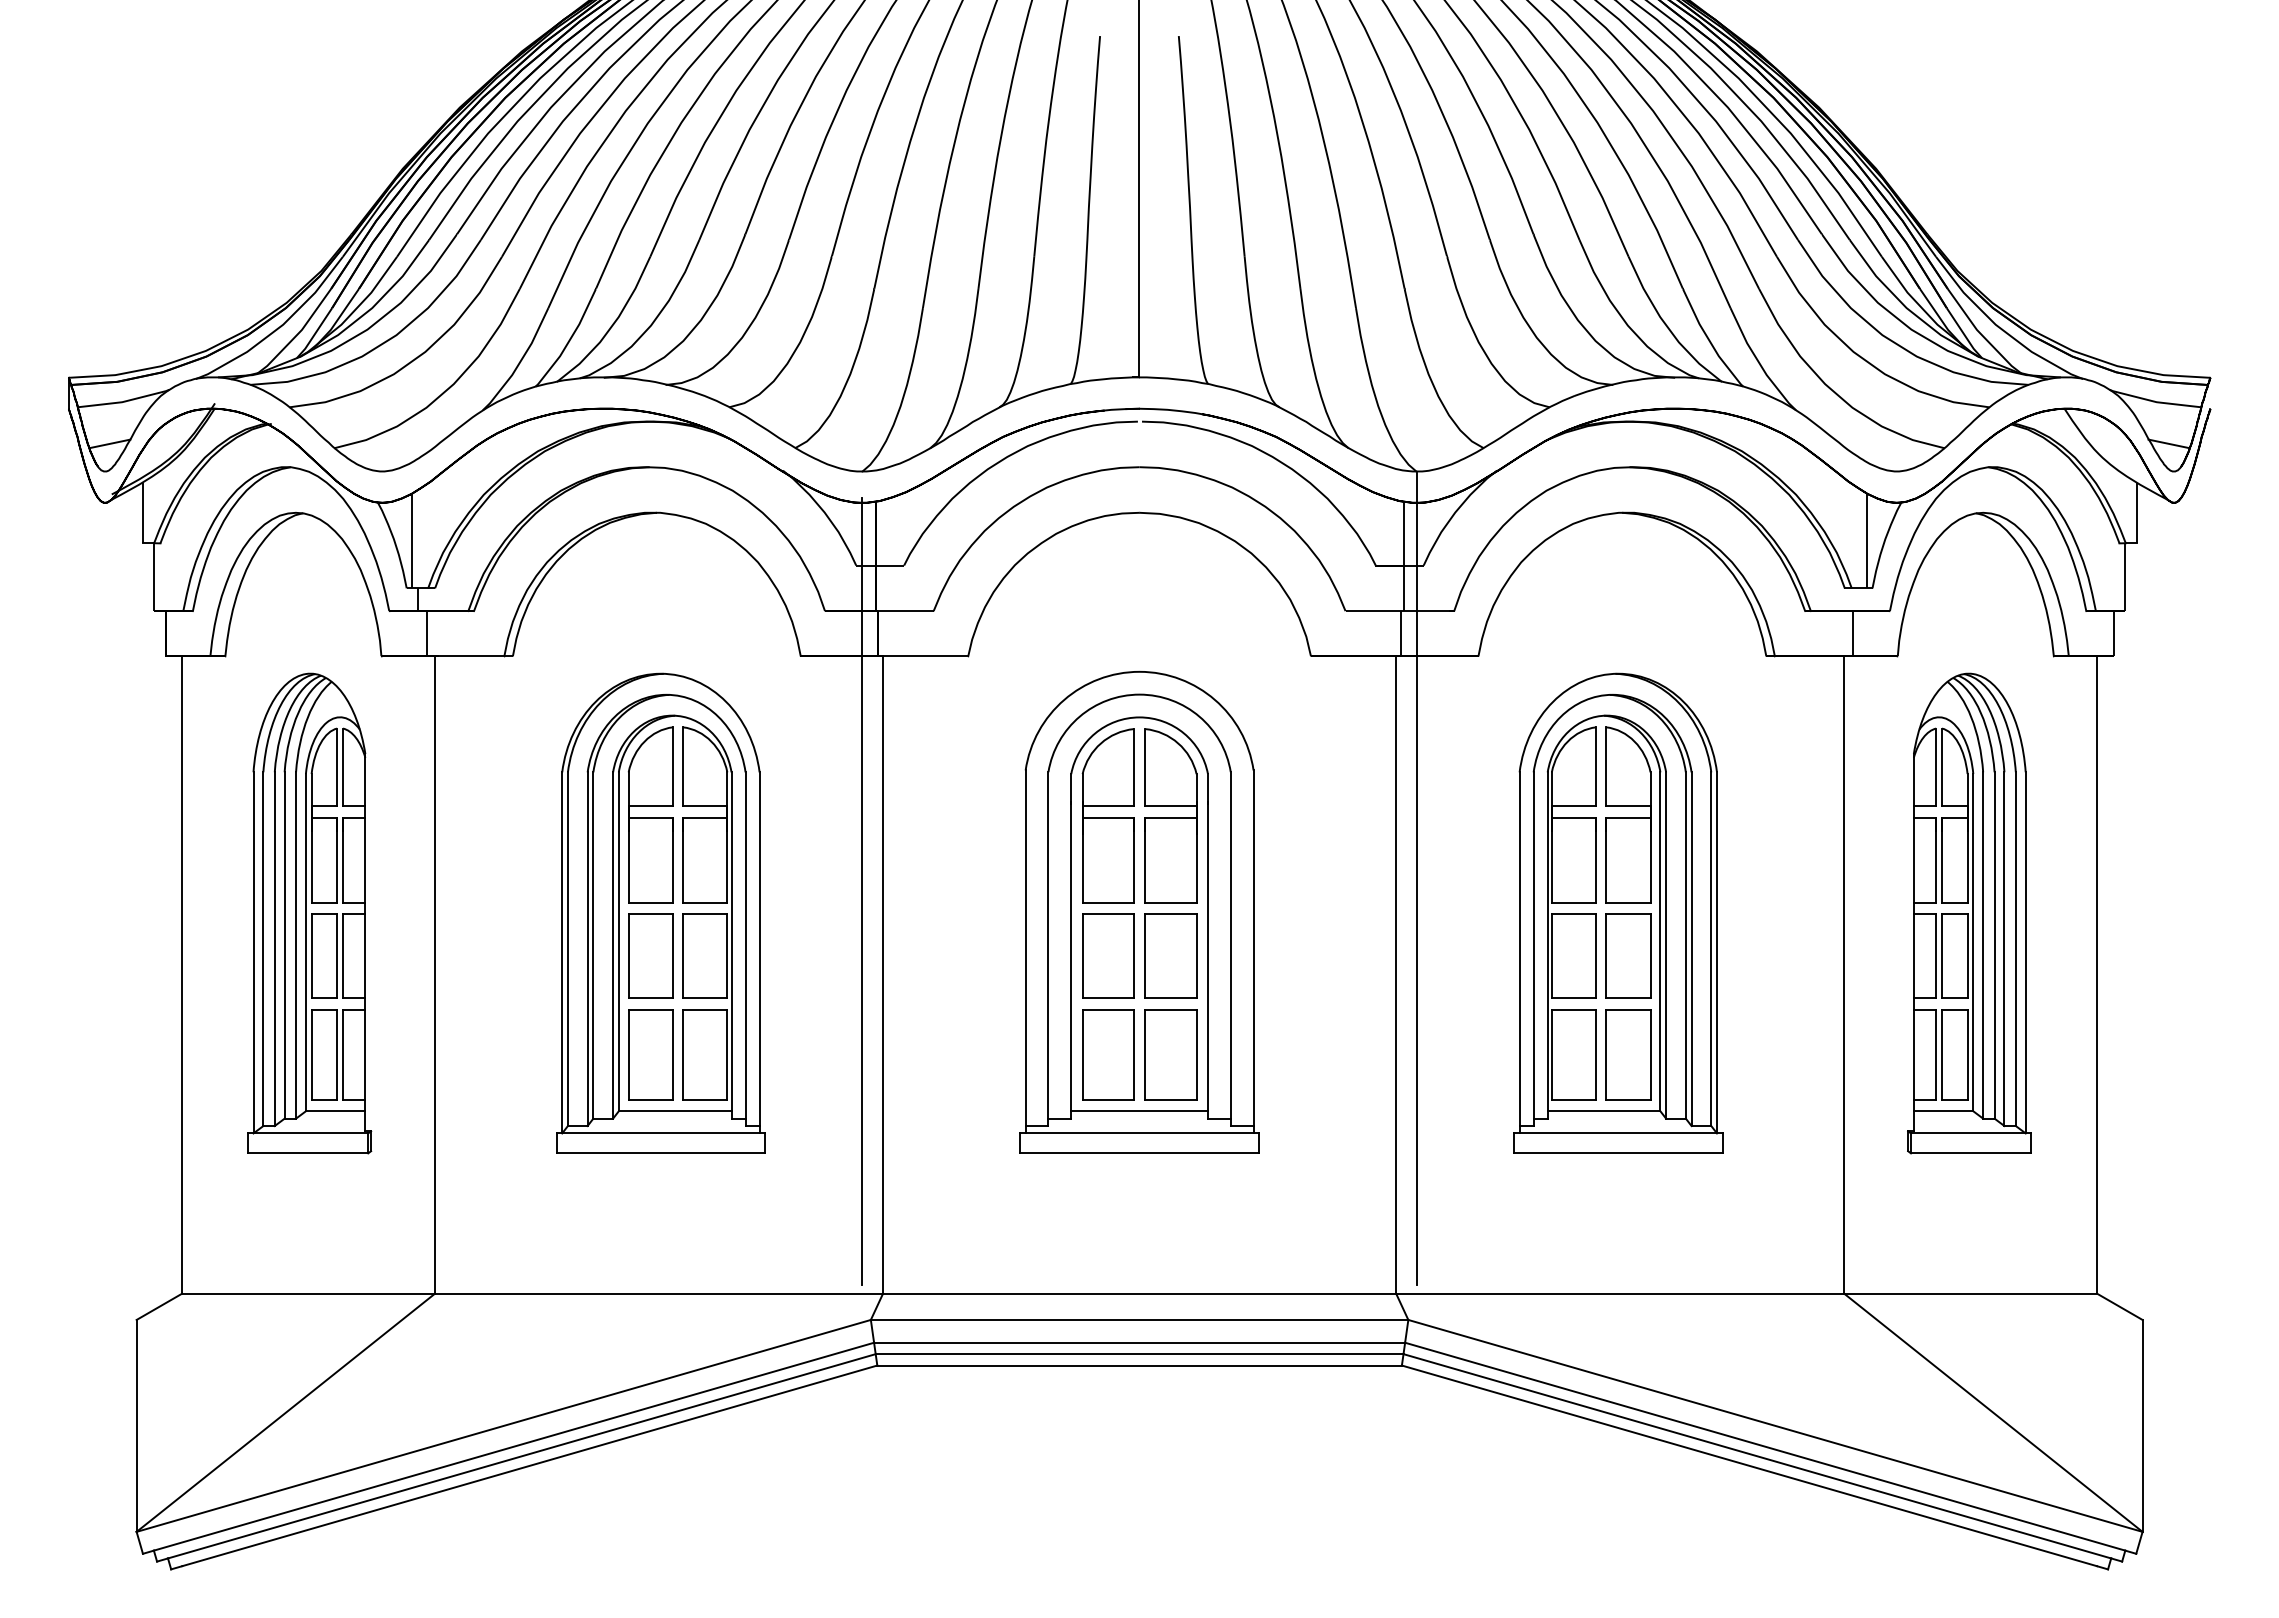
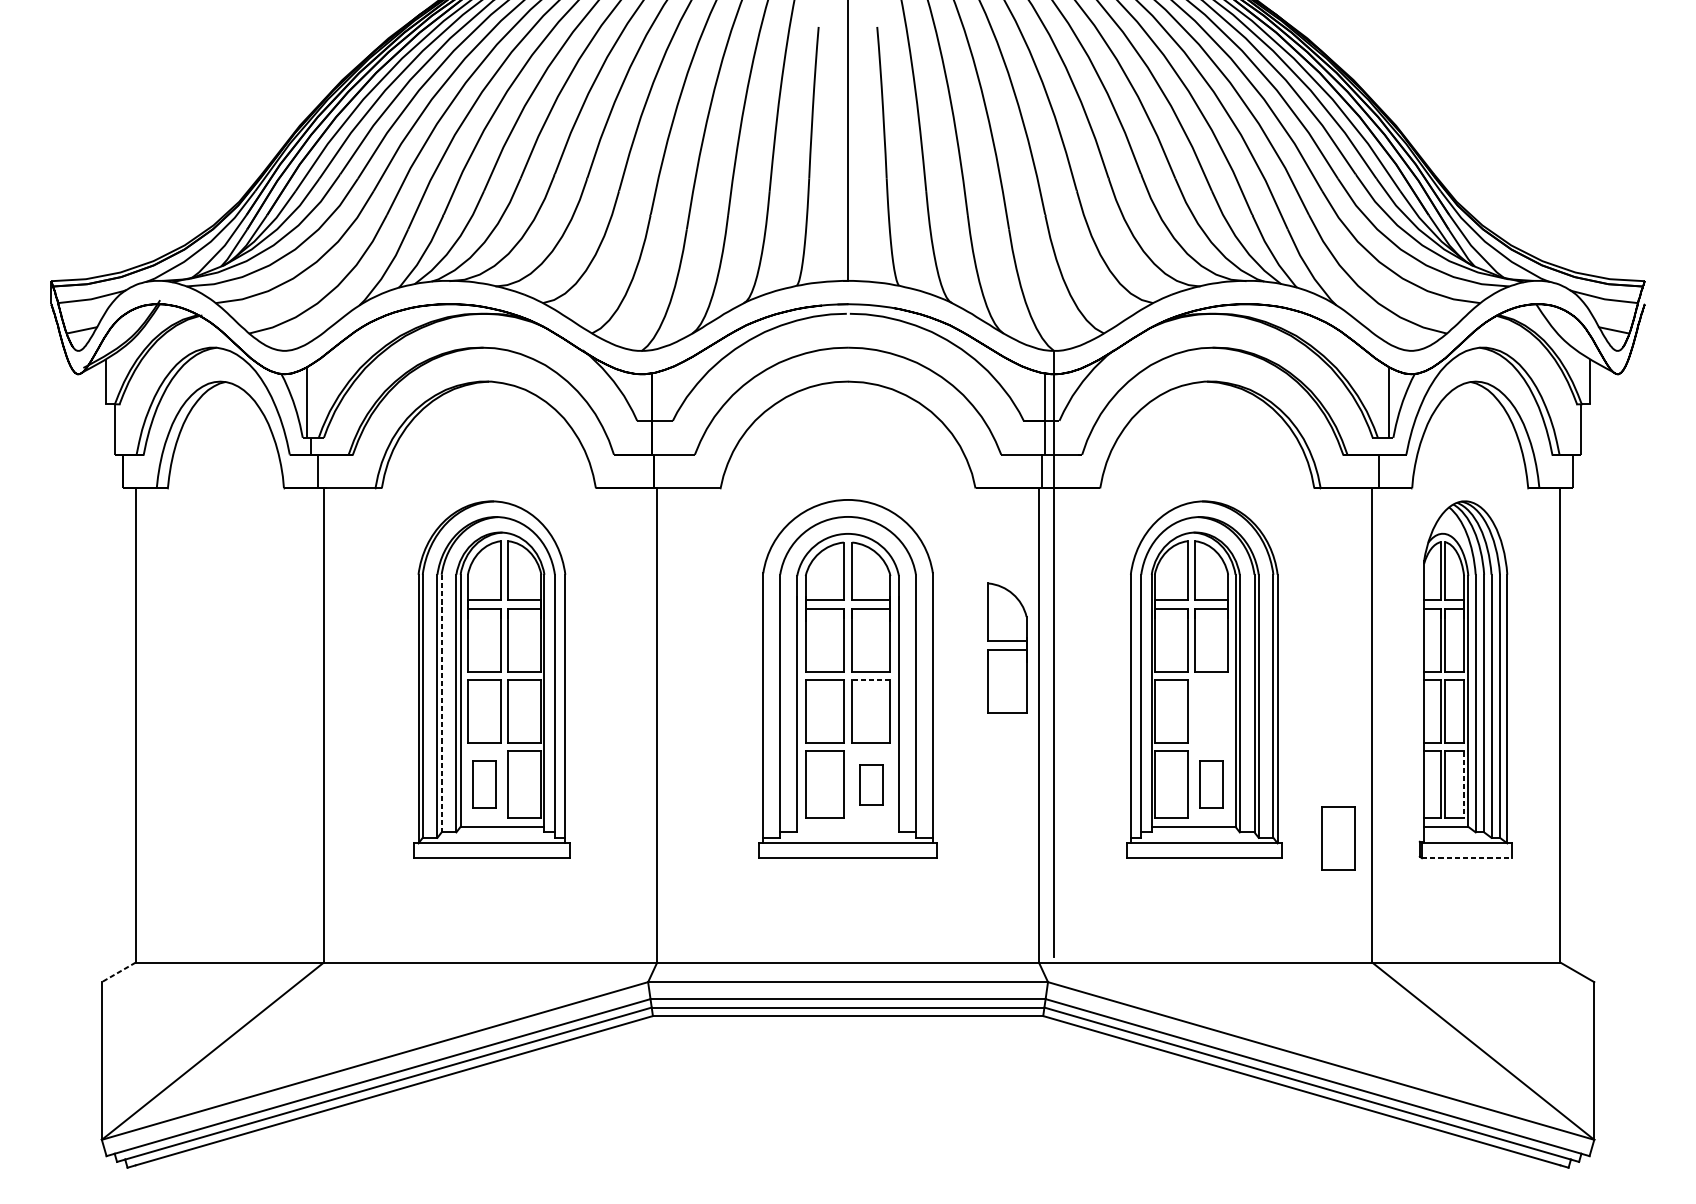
part: (1353, 870) -> (1007, 647), added
line: (862, 891) -> (641, 663), removed
part: (309, 913) -> (230, 679), removed
line: (1170, 914) -> (871, 680), solid -> dashed
line: (593, 946) -> (441, 704), solid -> dashed
part: (1628, 955) -> (1338, 838), moved
part: (650, 1054) -> (484, 784), size x0.7
part: (1170, 1054) -> (871, 784), size x0.6
part: (1628, 1054) -> (1211, 784), size x0.7
line: (1967, 1054) -> (1464, 784), solid -> dashed
line: (1139, 1111) -> (848, 827), removed
line: (1971, 1153) -> (1467, 858), solid -> dashed
line: (159, 1307) -> (118, 972), solid -> dashed

